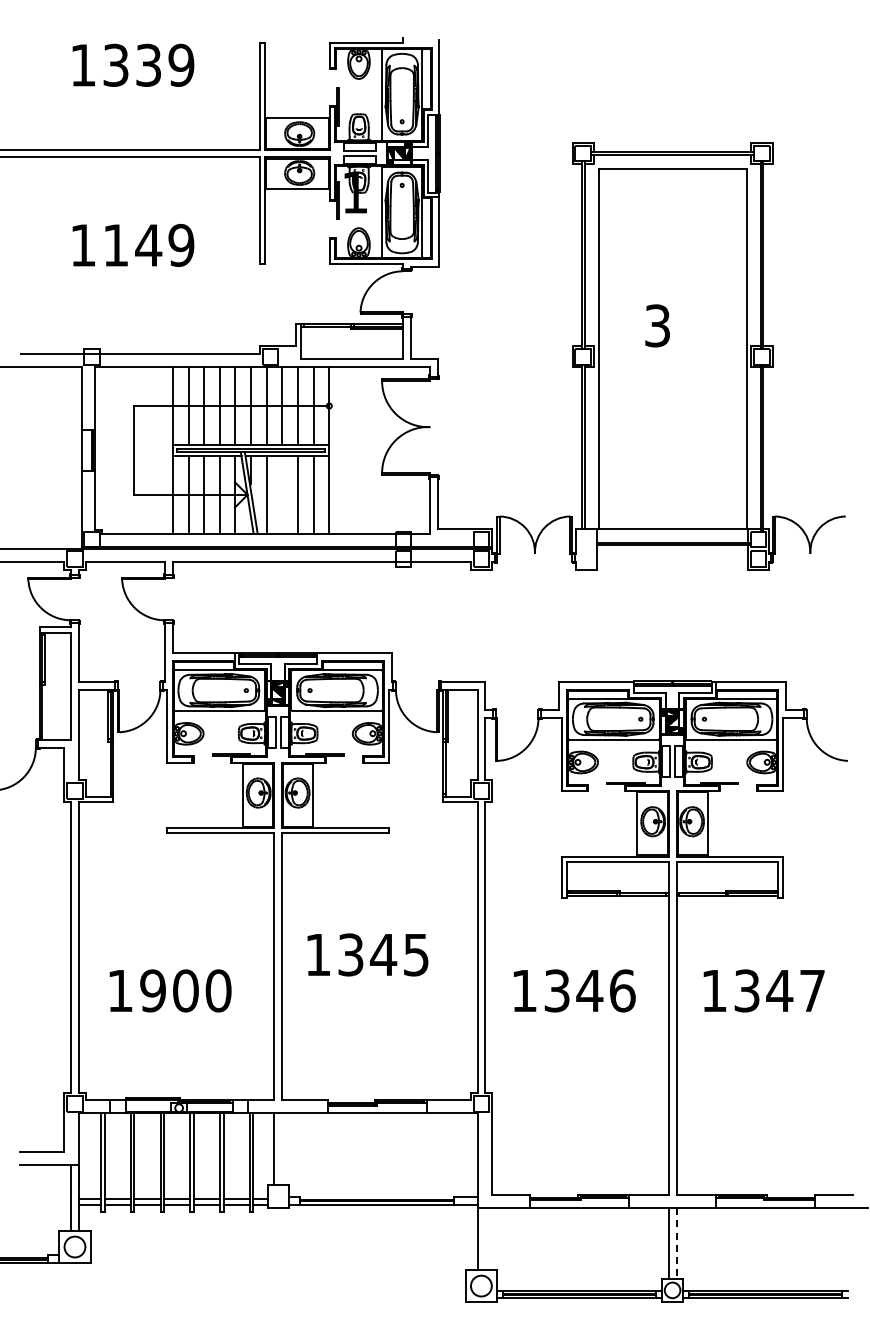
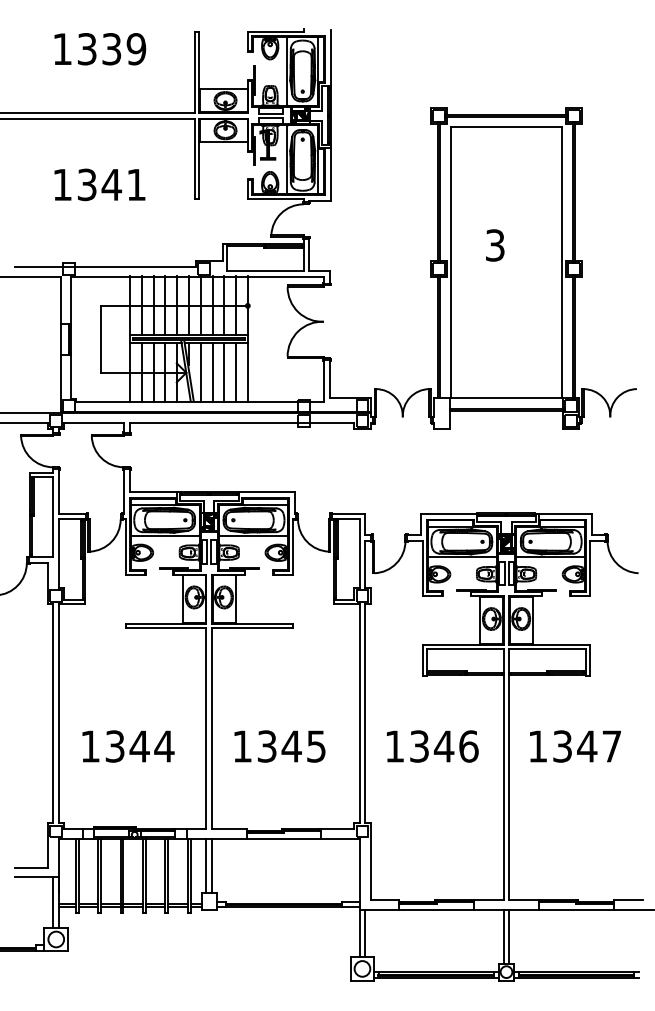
text: (148, 244) -> (111, 184), 1149 -> 1341
line: (282, 494) -> (212, 372), added
text: (367, 954) -> (279, 746), moved
text: (186, 990) -> (140, 746), 1900 -> 1344
line: (282, 1149) -> (212, 866), added
line: (485, 1239) -> (365, 933), added
line: (676, 1244) -> (509, 937), dashed -> solid

